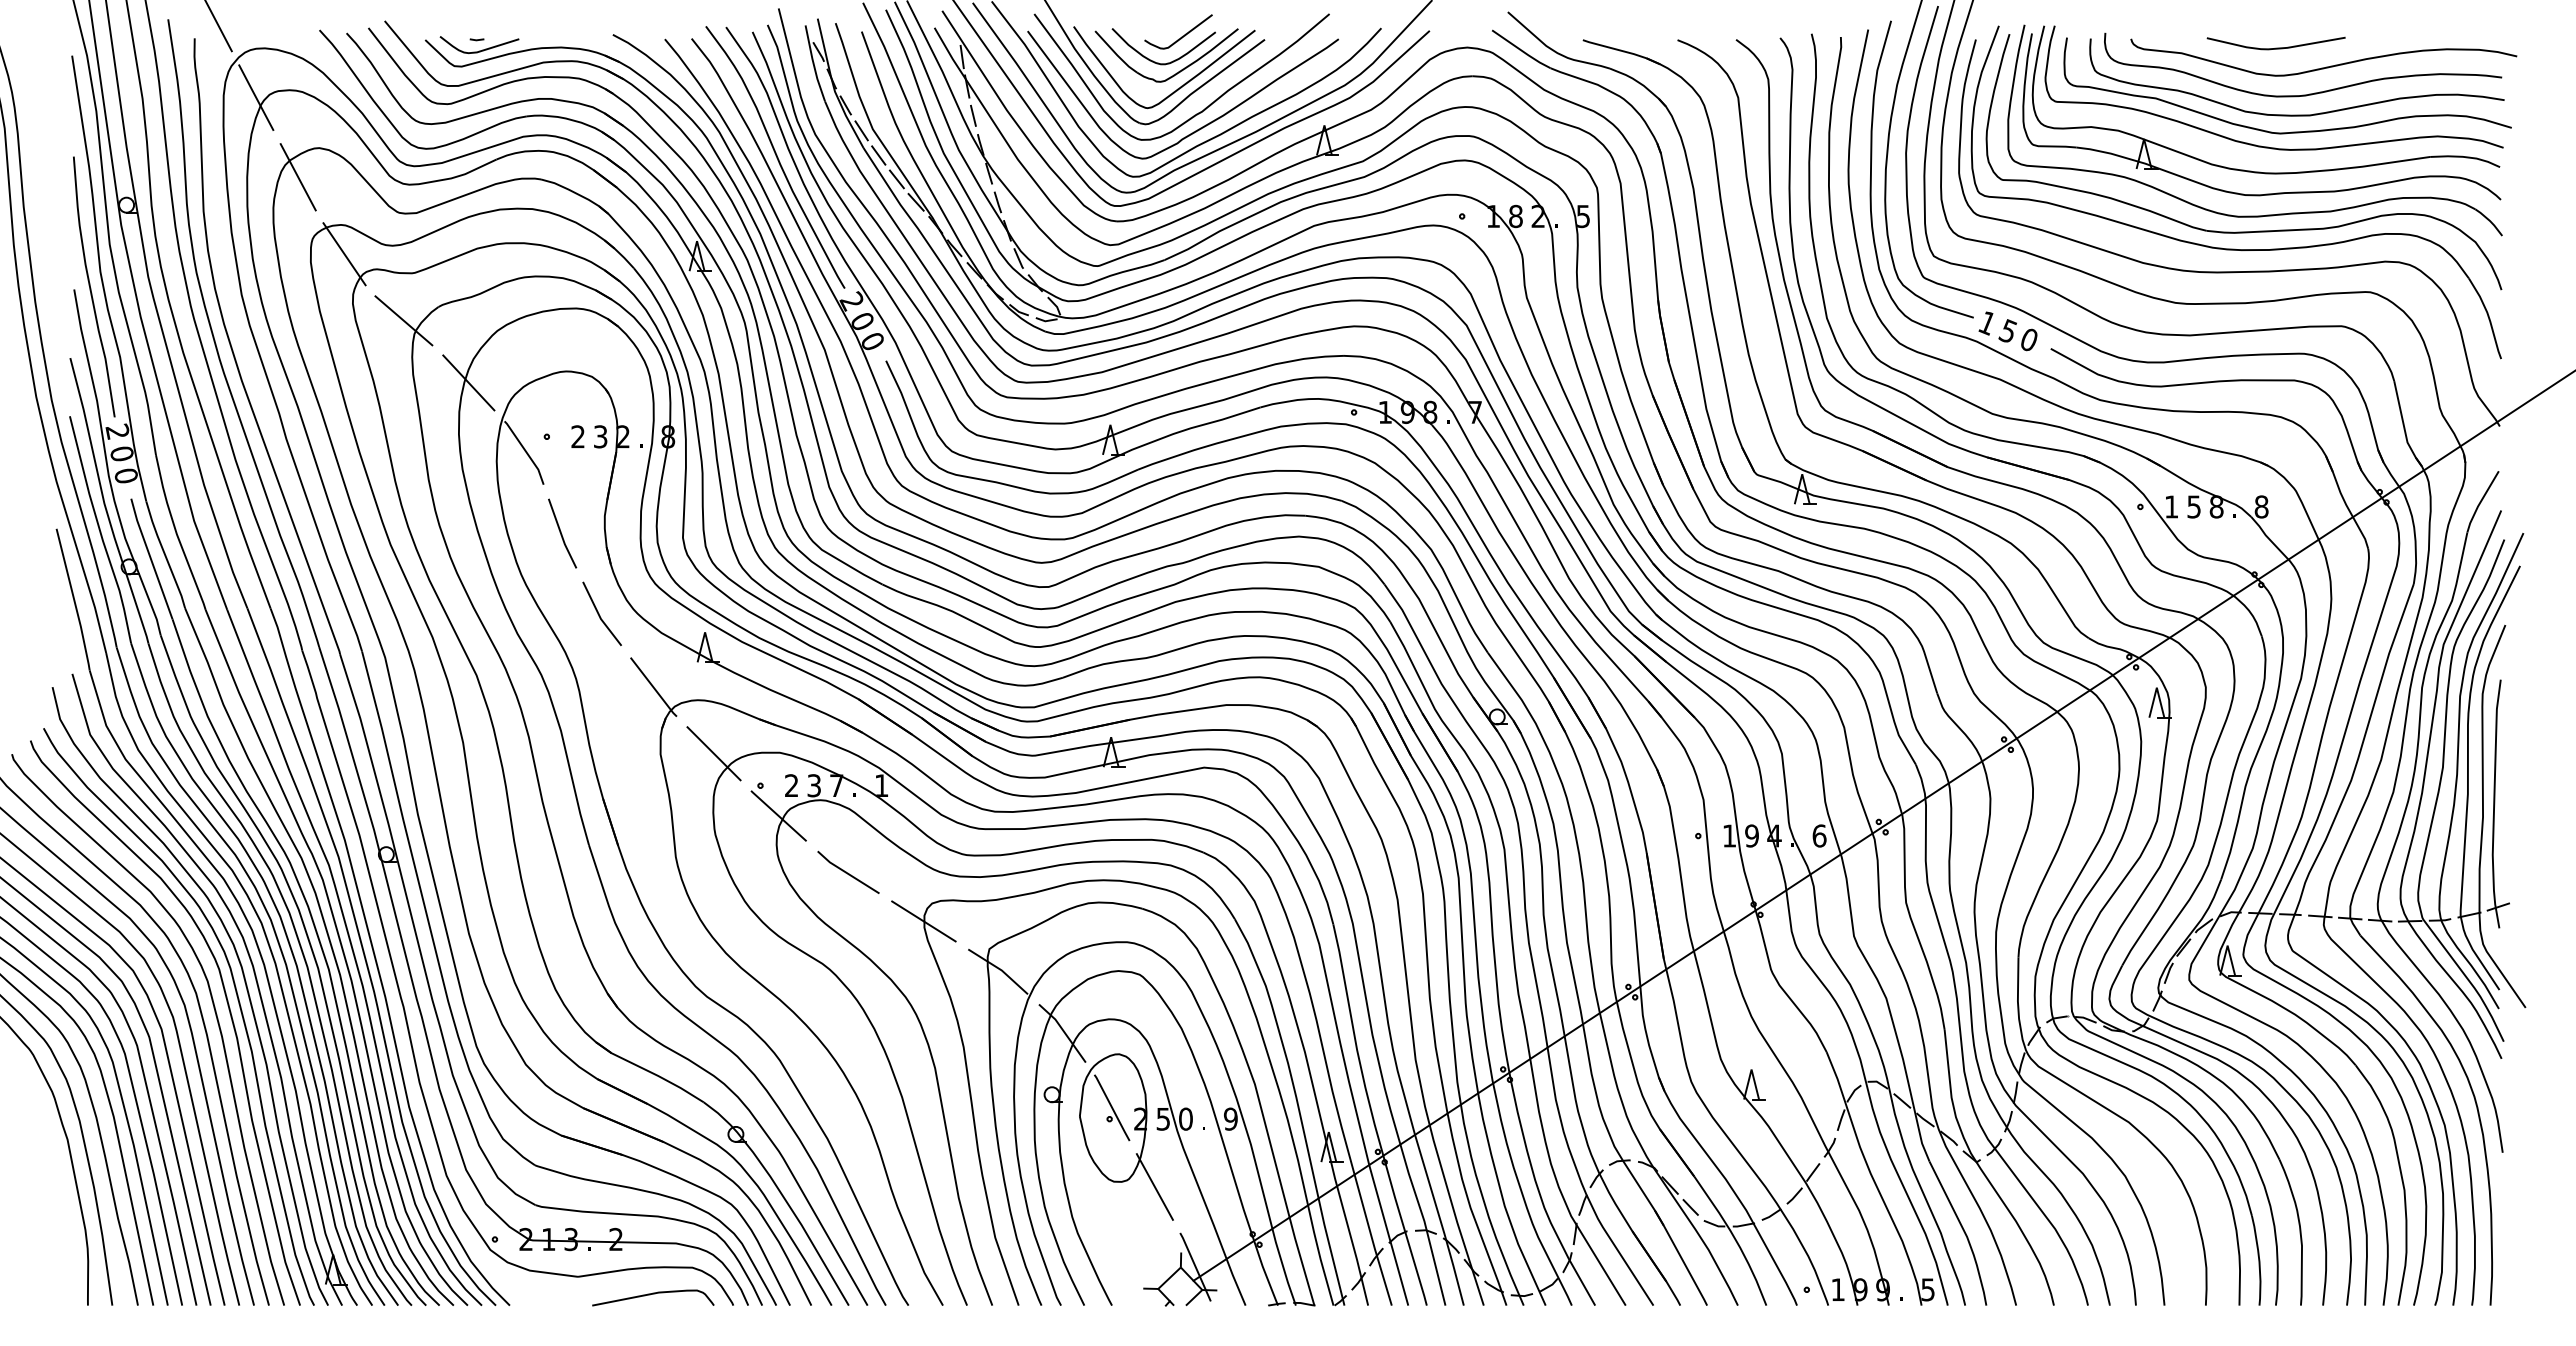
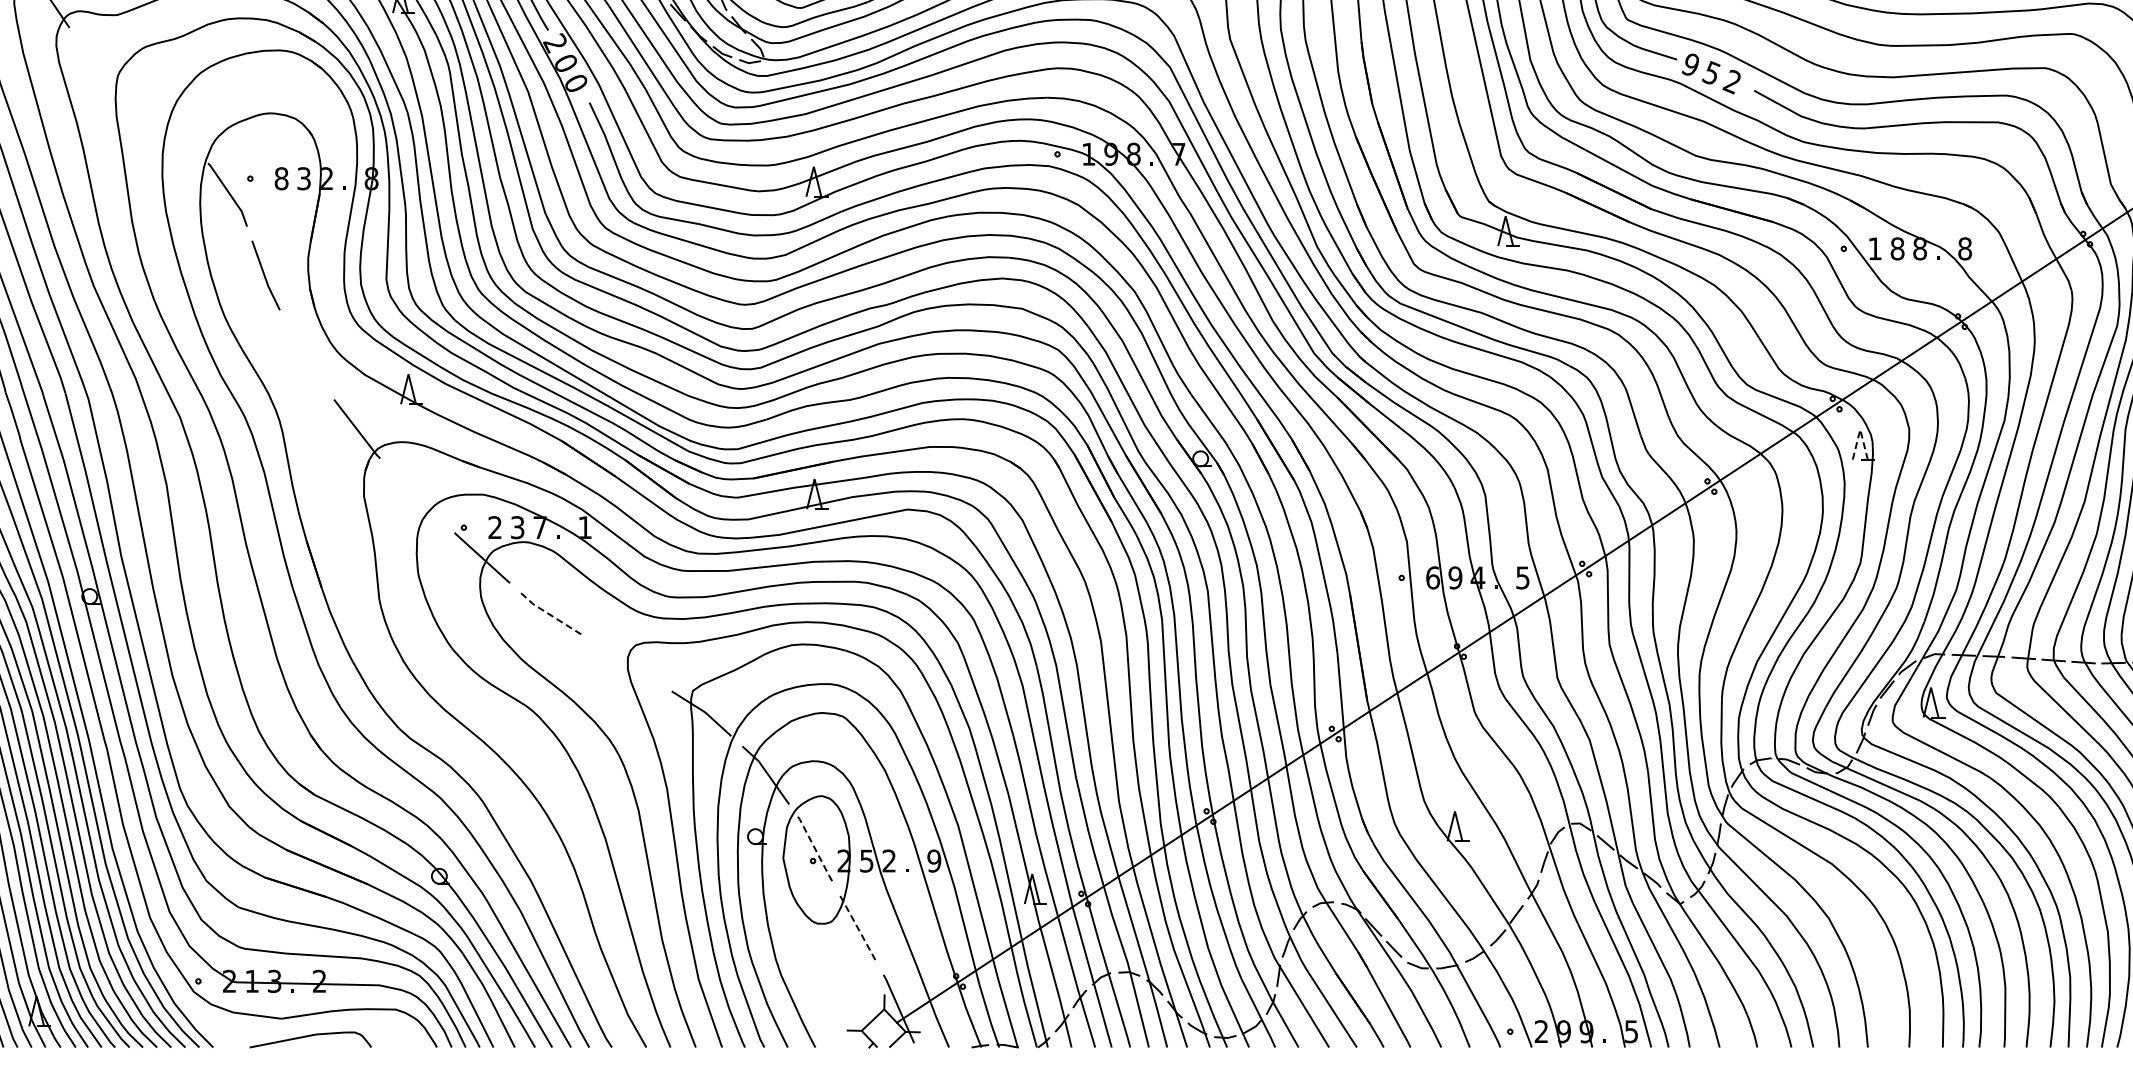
line: (403, 320) -> (106, 62), removed
text: (1986, 323) -> (1689, 65), 1 -> 9
text: (2028, 340) -> (1731, 82), 0 -> 2
line: (468, 382) -> (171, 124), removed
text: (578, 436) -> (281, 178), 2 -> 8
text: (2194, 506) -> (1897, 248), 5 -> 8
line: (599, 613) -> (302, 355), removed
line: (2156, 687) -> (1859, 429), solid -> dashed
line: (713, 753) -> (416, 495), removed
text: (1729, 835) -> (1432, 577), 1 -> 6
text: (1819, 835) -> (1522, 577), 6 -> 5
line: (847, 873) -> (550, 615), solid -> dashed
line: (923, 921) -> (626, 663), removed
line: (1112, 1108) -> (815, 850), solid -> dashed
text: (1185, 1118) -> (888, 860), 0 -> 2
line: (1155, 1187) -> (858, 929), solid -> dashed
text: (1837, 1289) -> (1540, 1031), 1 -> 2
curve: (653, 1294) -> (310, 1036), moved

